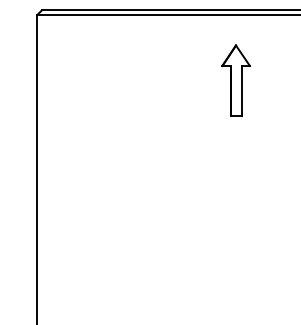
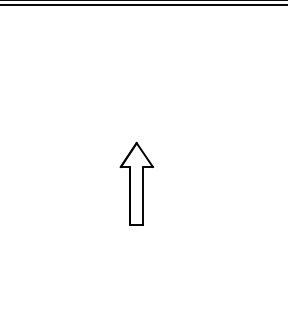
part: (235, 80) -> (136, 183), moved

